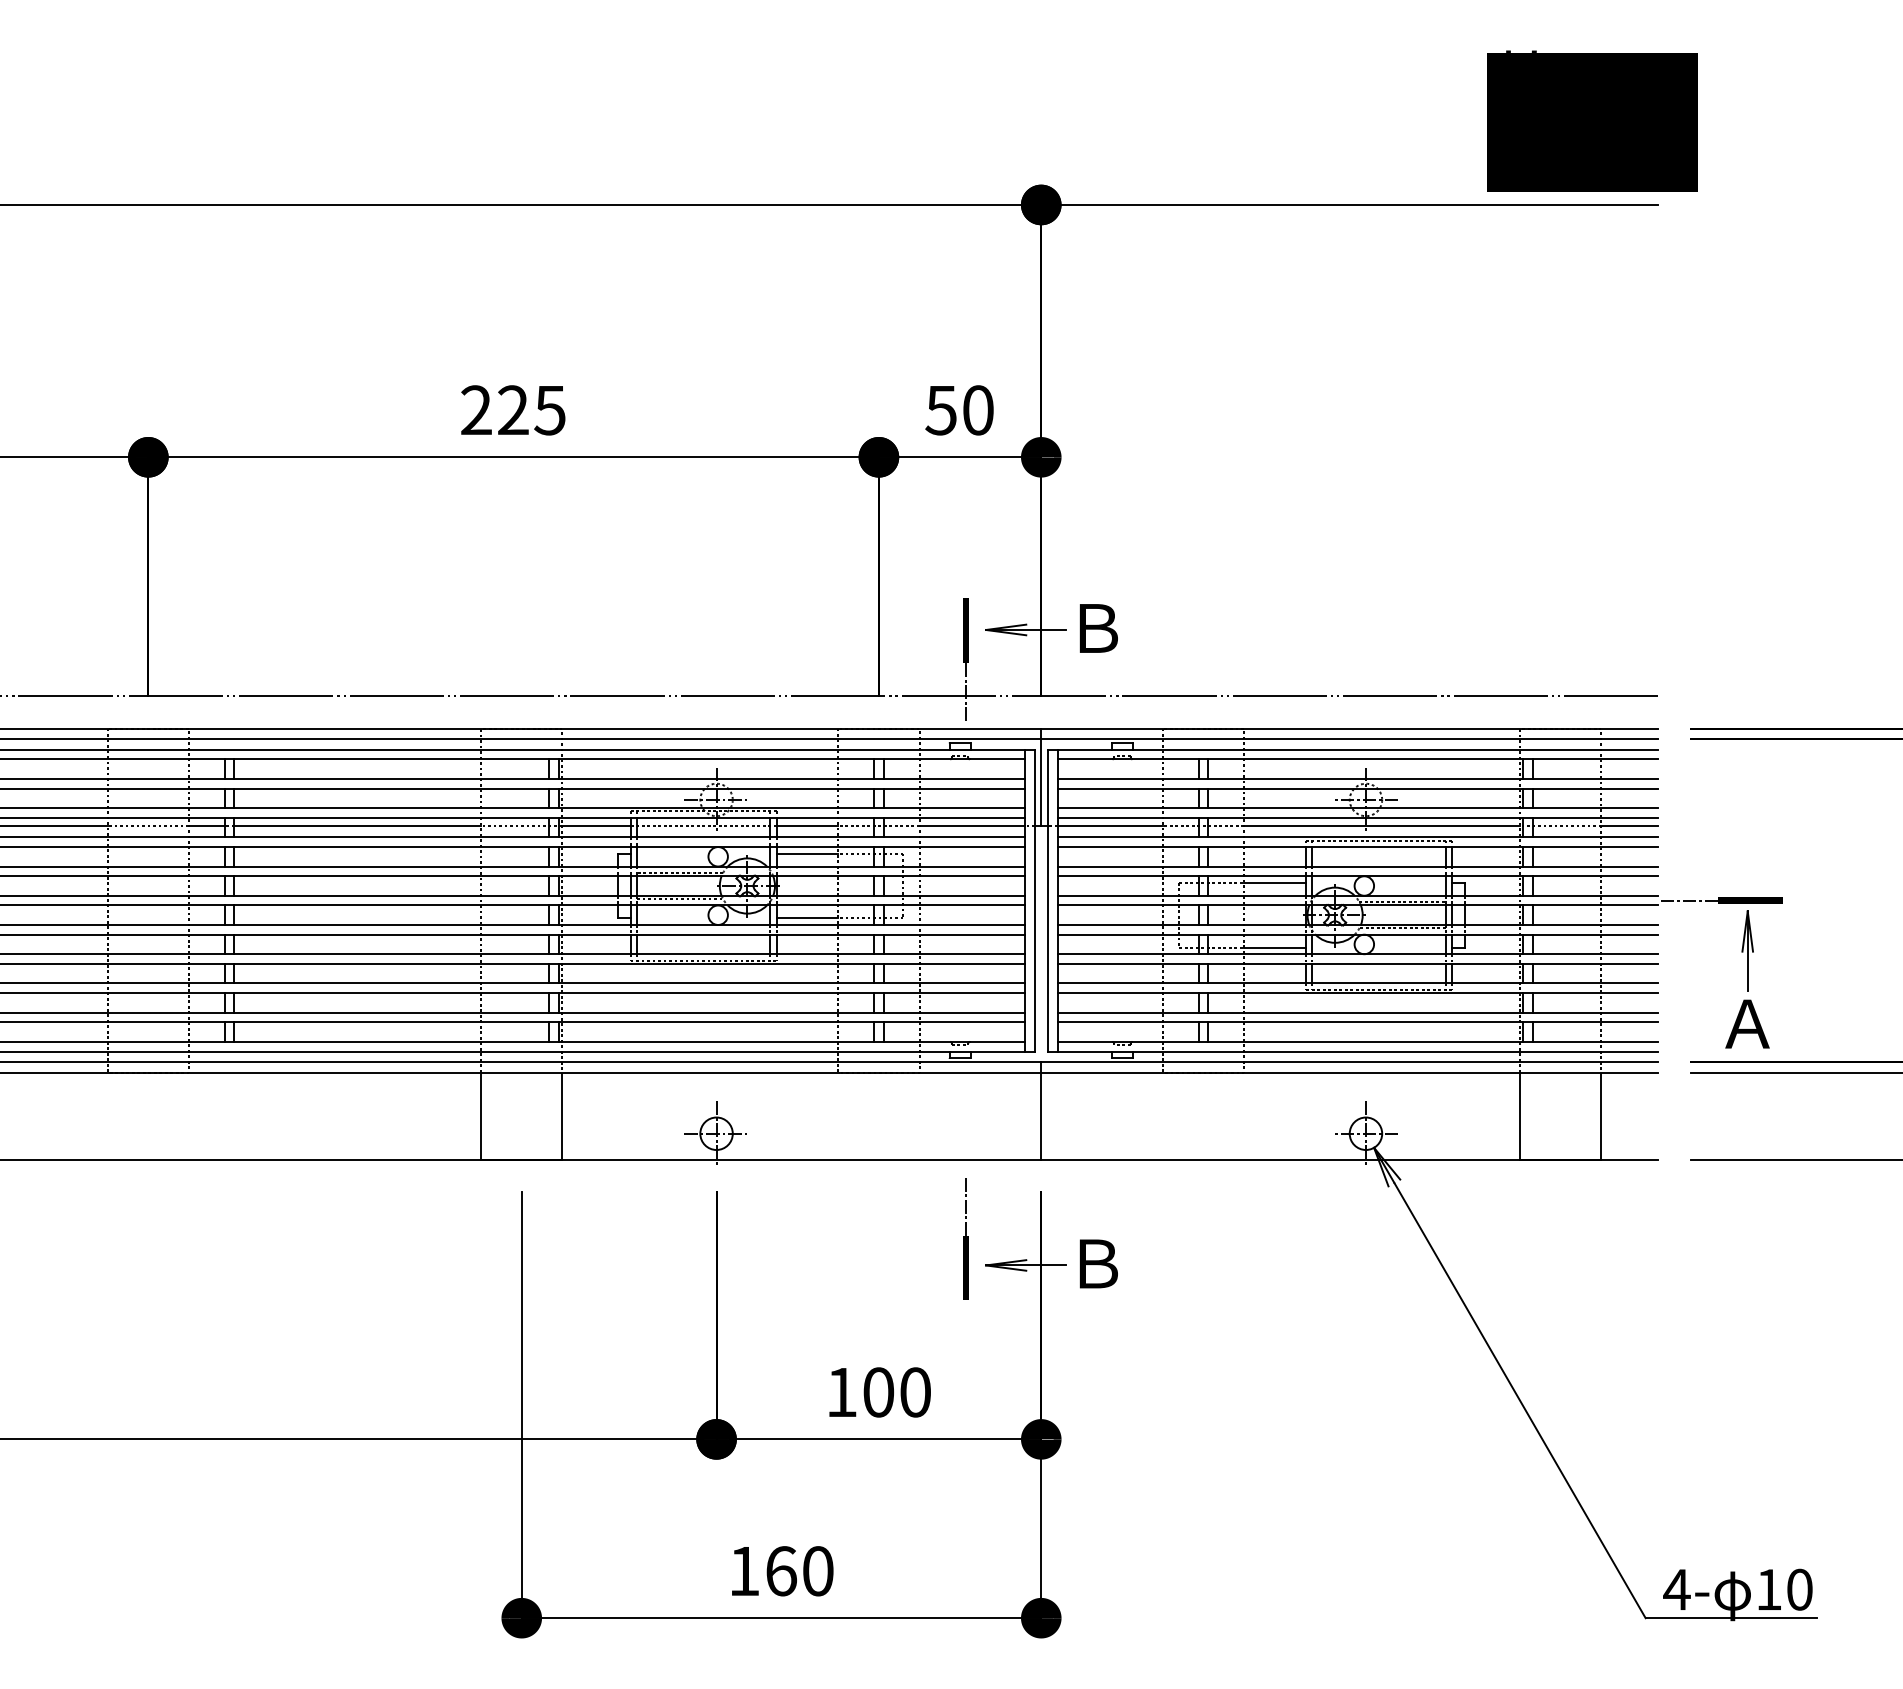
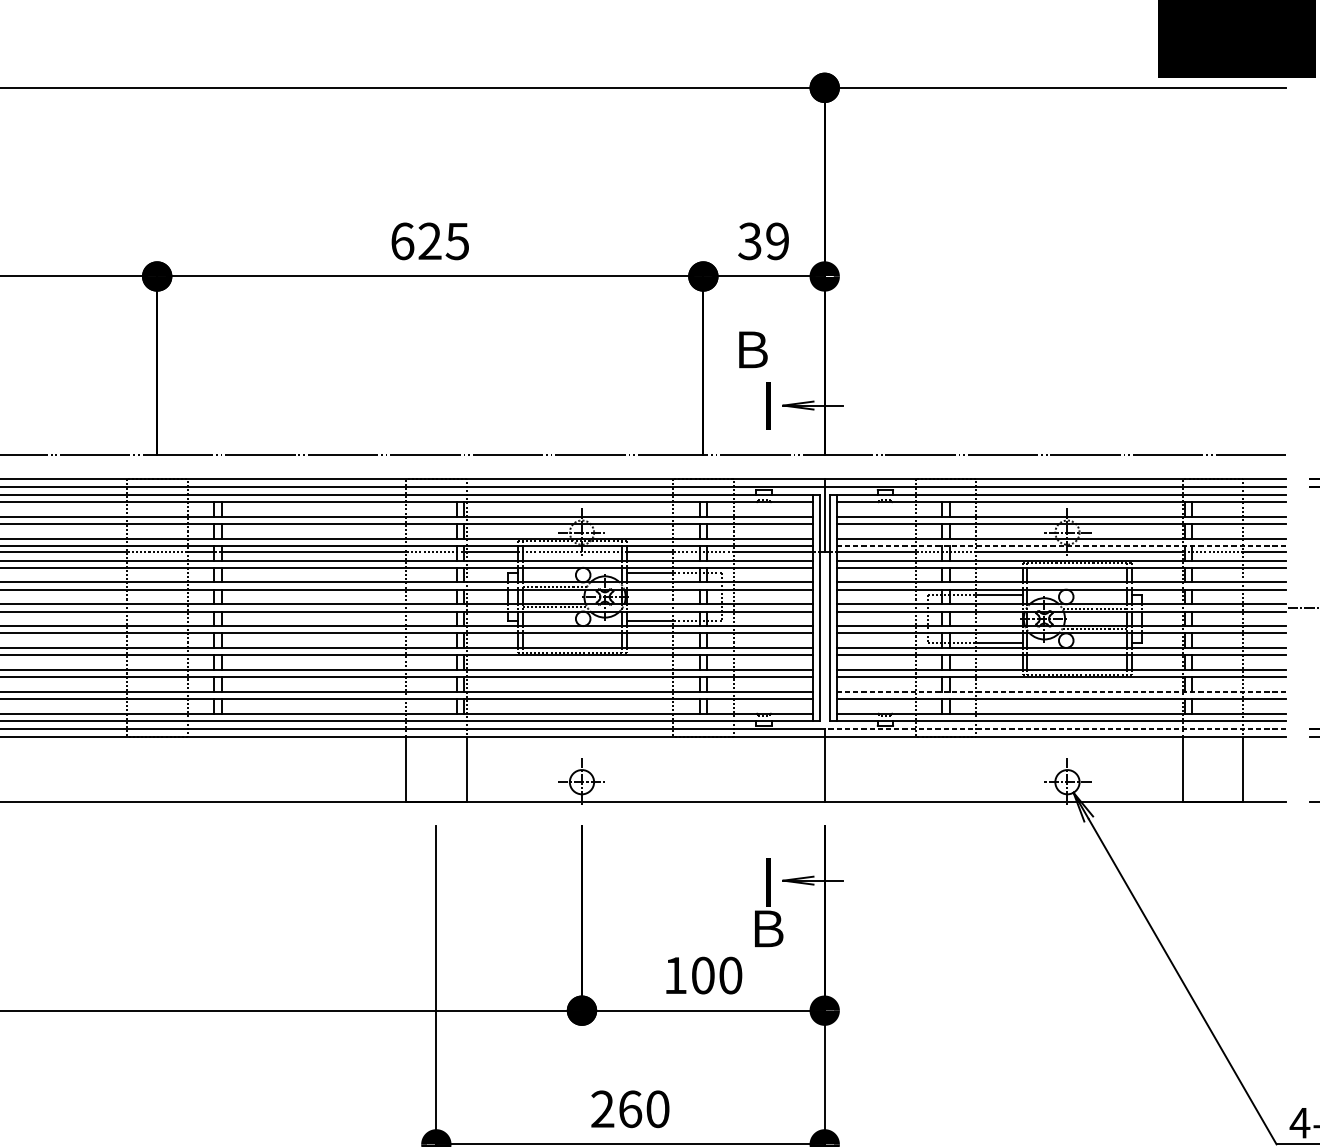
text: (476, 410) -> (402, 241), 225 -> 625
text: (959, 410) -> (763, 241), 50 -> 39
text: (1098, 628) -> (753, 349), moved
line: (965, 693) -> (768, 453), removed
line: (1357, 817) -> (1061, 545), solid -> dashed
line: (1357, 1012) -> (1061, 691), solid -> dashed
line: (1349, 1062) -> (1055, 728), solid -> dashed
line: (965, 1205) -> (768, 835), removed
text: (1098, 1263) -> (768, 928), moved
text: (744, 1570) -> (602, 1108), 160 -> 260

